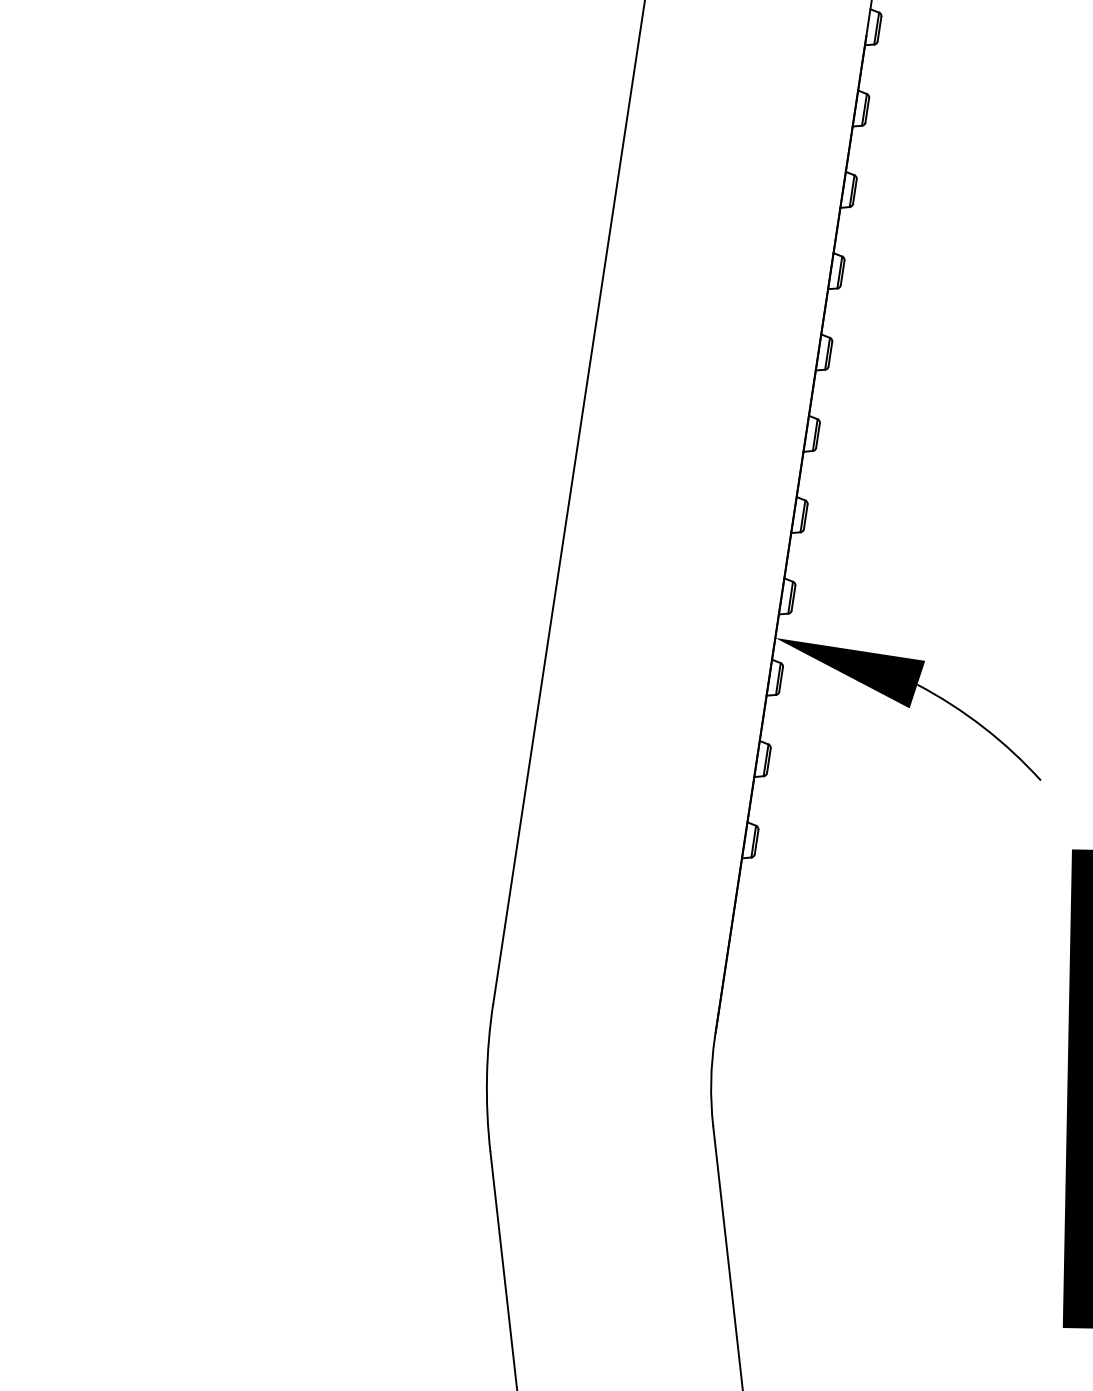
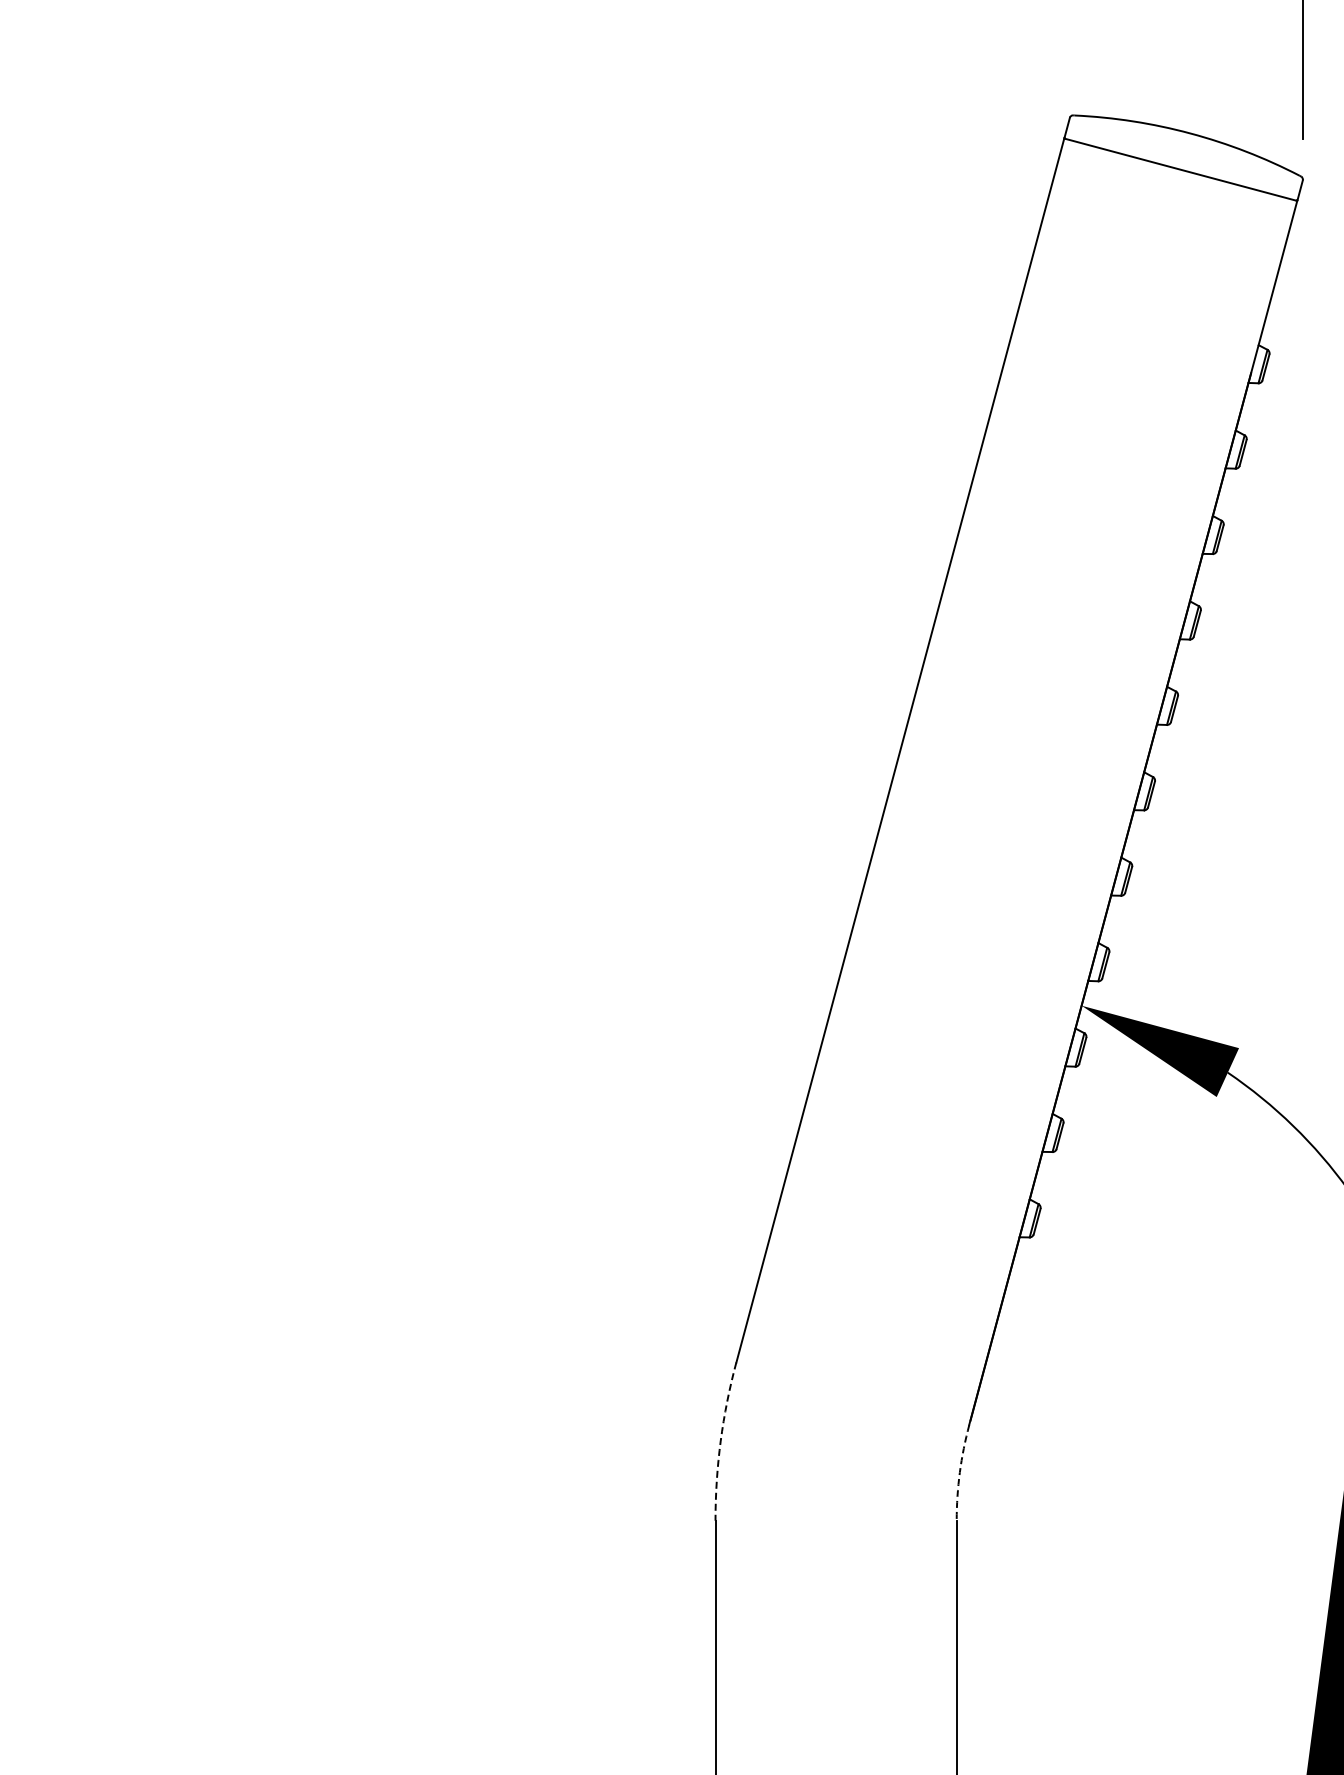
arc: (486, 1077) -> (720, 1440), solid -> dashed
arc: (710, 1081) -> (959, 1472), solid -> dashed

